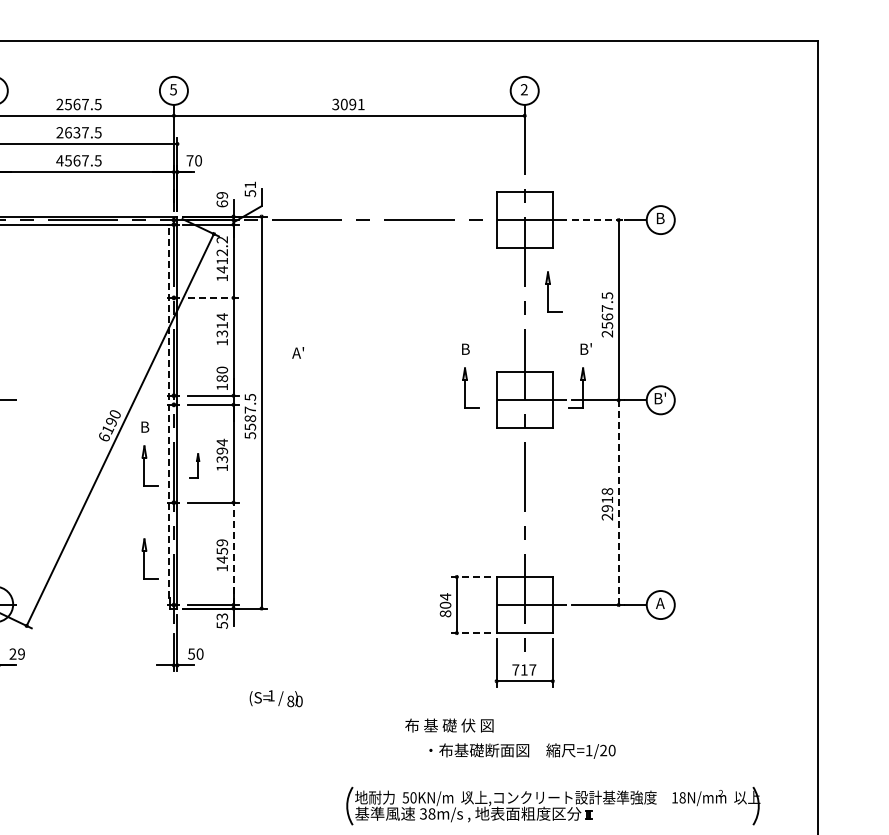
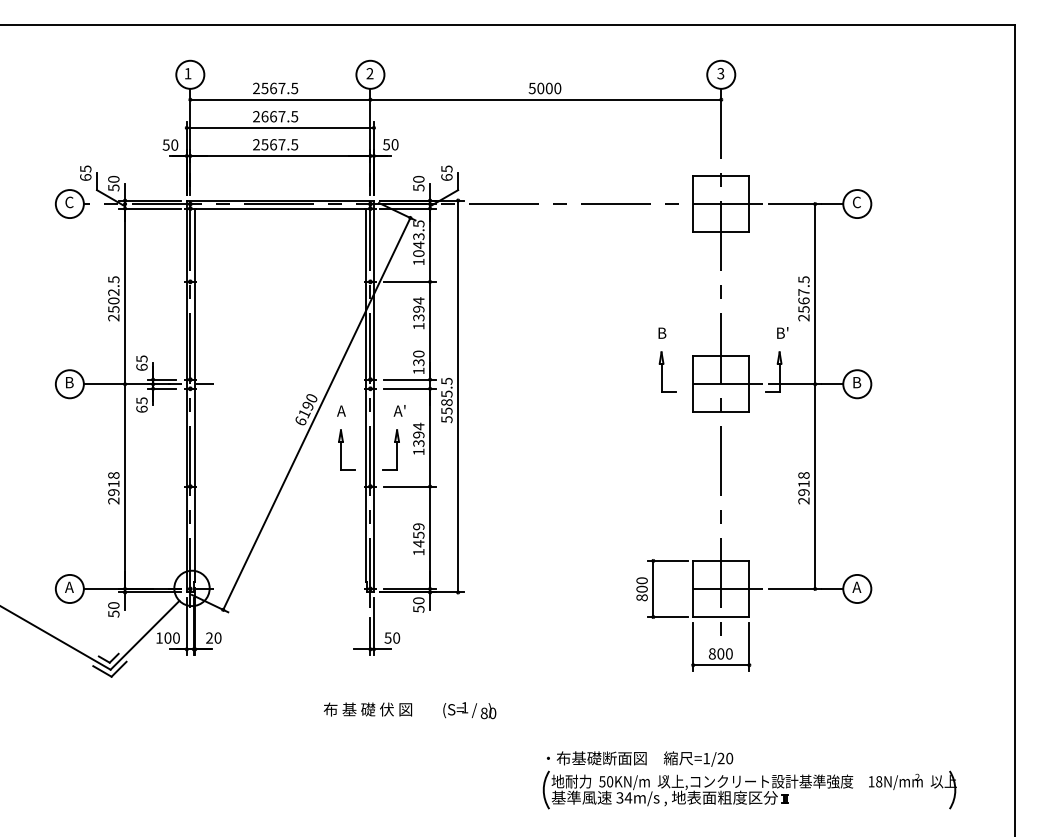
text: (172, 89) -> (369, 73), 5 -> 2
text: (523, 89) -> (720, 73), 2 -> 3
text: (348, 104) -> (545, 88), 3091 -> 5000
text: (76, 132) -> (273, 116), 2637.5 -> 2667.5
text: (59, 160) -> (256, 144), 4567.5 -> 2567.5
text: (189, 160) -> (386, 144), 70 -> 50
text: (249, 189) -> (446, 173), 51 -> 65
text: (221, 199) -> (418, 183), 69 -> 50
text: (660, 218) -> (857, 202), B -> C
line: (597, 220) -> (794, 204), dashed -> solid
text: (221, 254) -> (418, 238), 1412.2 -> 1043.5
part: (553, 291) -> (750, 275), removed
line: (213, 297) -> (410, 281), dashed -> solid
text: (221, 325) -> (418, 309), 1314 -> 1394
text: (297, 352) -> (399, 410), moved
text: (221, 378) -> (418, 362), 180 -> 130
text: (659, 398) -> (856, 382), B' -> B
text: (249, 409) -> (446, 393), 5587.5 -> 5585.5
line: (168, 411) -> (365, 395), dashed -> solid
text: (144, 426) -> (341, 410), B -> A
part: (193, 465) -> (390, 449), size x1.67
line: (618, 502) -> (815, 486), dashed -> solid
line: (233, 553) -> (430, 537), dashed -> solid
part: (149, 558) -> (346, 542), removed
line: (470, 576) -> (667, 560), dashed -> solid
text: (444, 596) -> (641, 580), 804 -> 800
text: (221, 616) -> (418, 600), 53 -> 50
line: (470, 633) -> (667, 617), dashed -> solid
text: (20, 653) -> (217, 637), 29 -> 20
text: (523, 669) -> (720, 653), 717 -> 800
text: (275, 698) -> (469, 710), moved
text: (448, 725) -> (367, 709), moved
text: (522, 750) -> (640, 758), moved
text: (431, 813) -> (628, 797), 38m/s -> 34m/s

